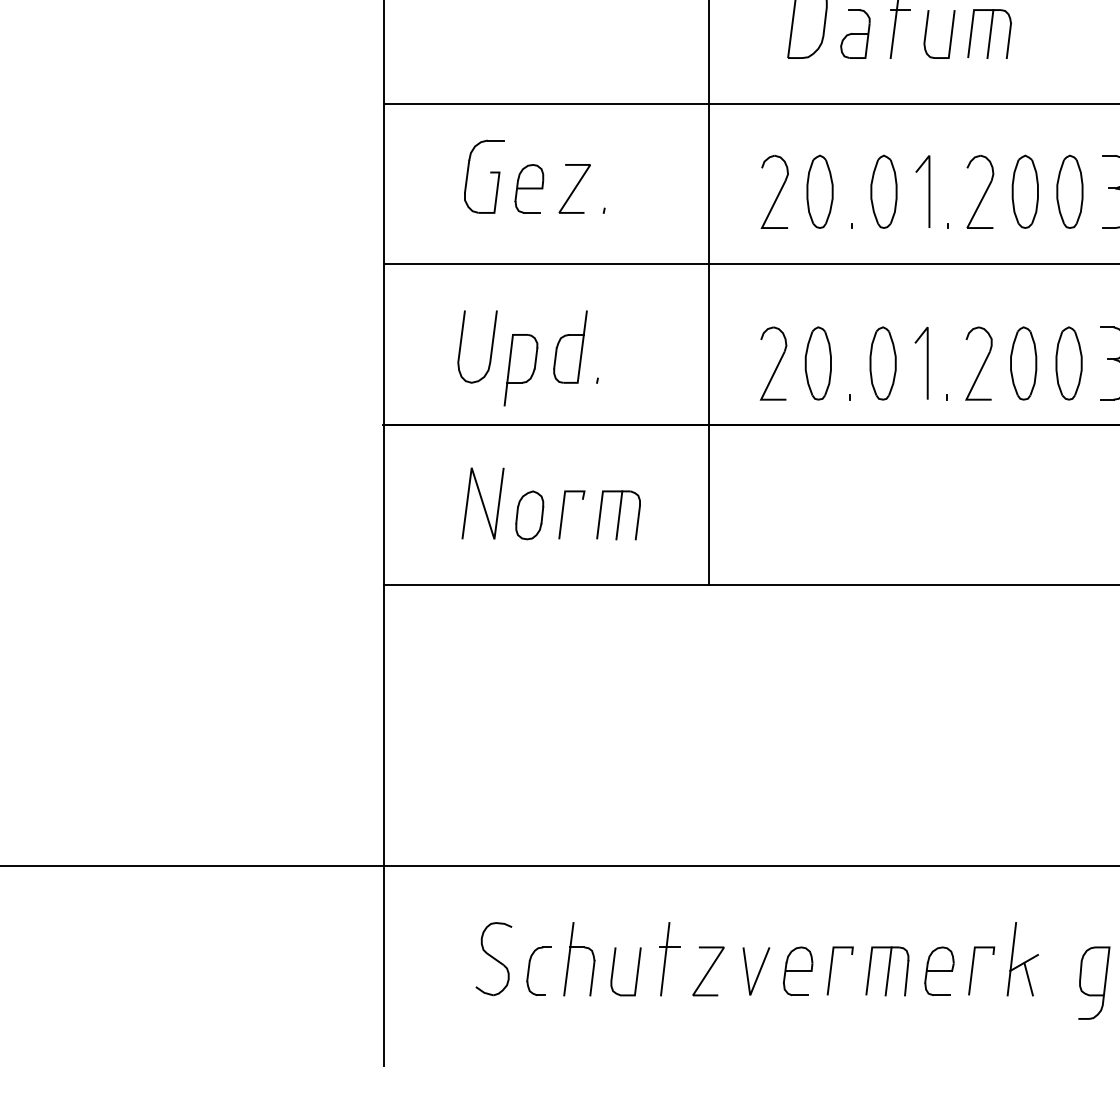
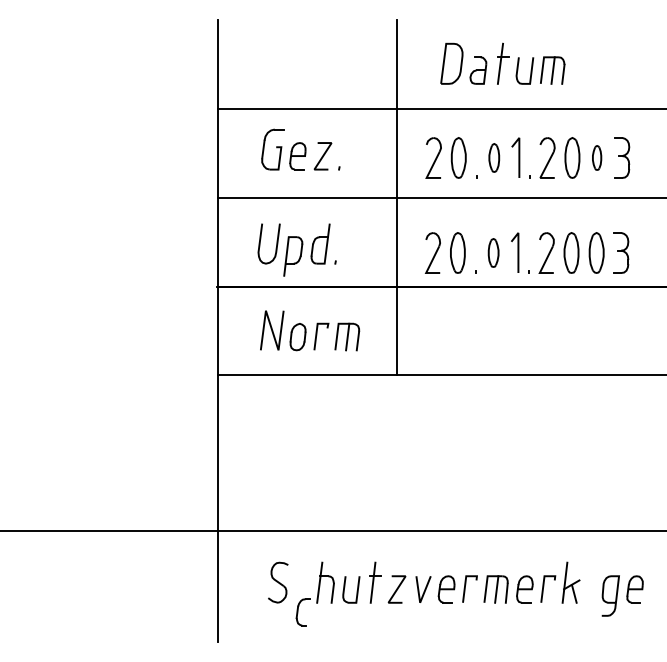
part: (884, 191) -> (494, 157), size x0.7
part: (1068, 191) -> (596, 157), size x0.6
part: (882, 362) -> (493, 252), size x0.7
part: (537, 971) -> (302, 612), moved

